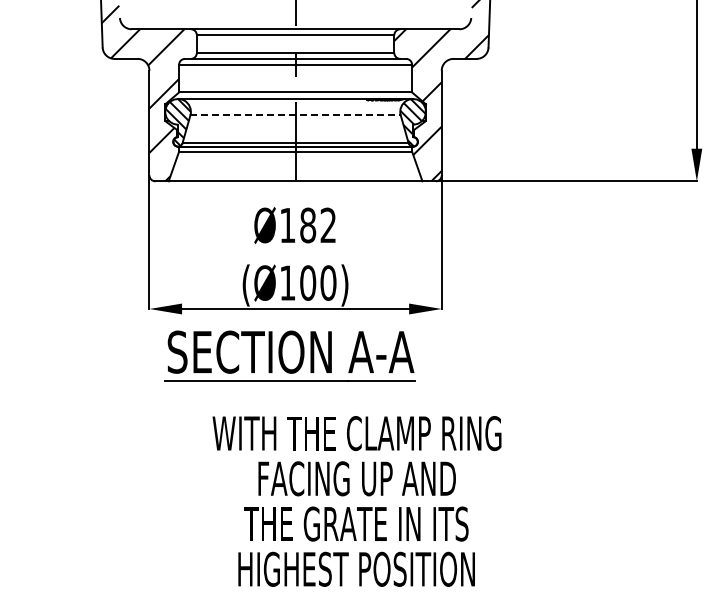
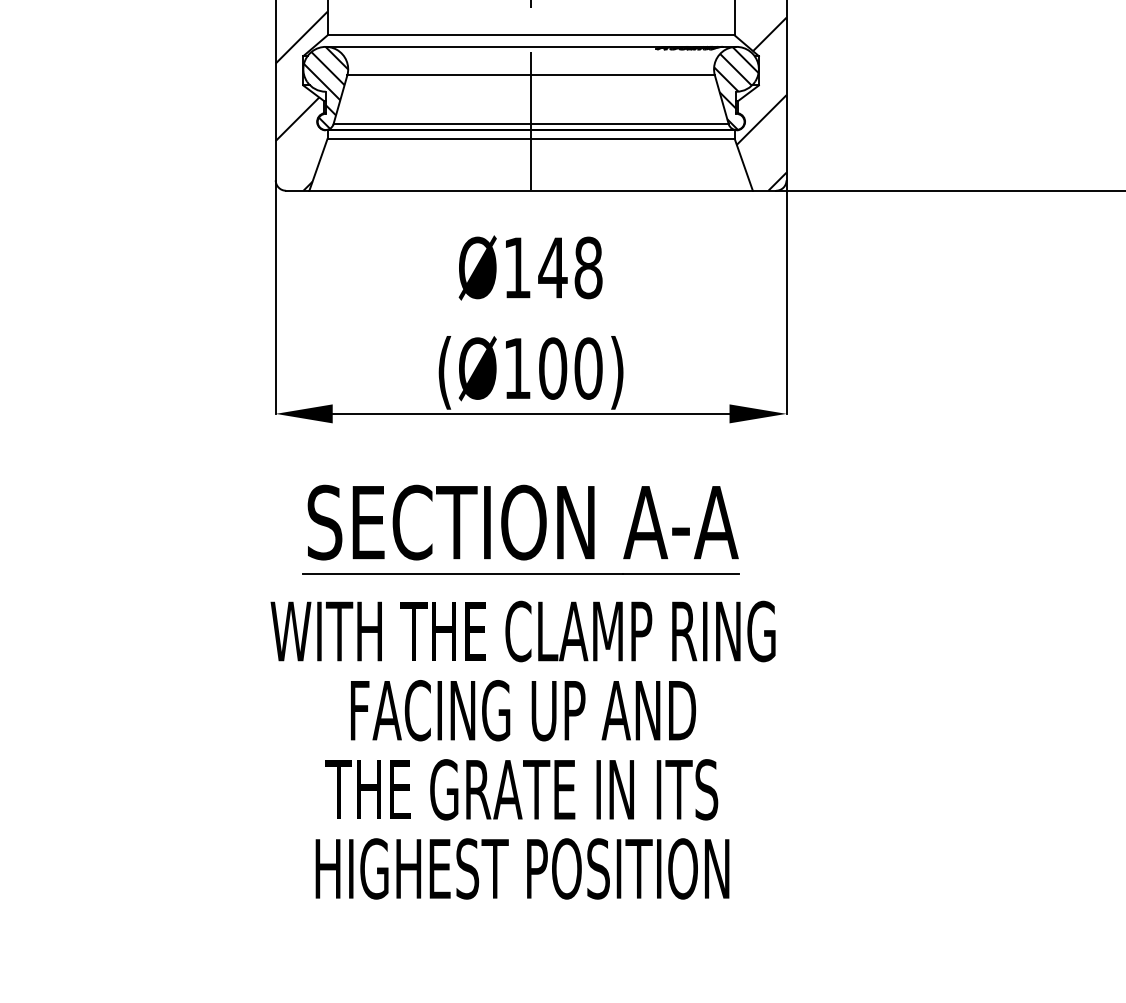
line: (296, 115) -> (532, 75), dashed -> solid
text: (317, 225) -> (569, 267), Ø182 -> Ø148
part: (289, 355) -> (520, 528), moved
text: (356, 501) -> (522, 750), moved

